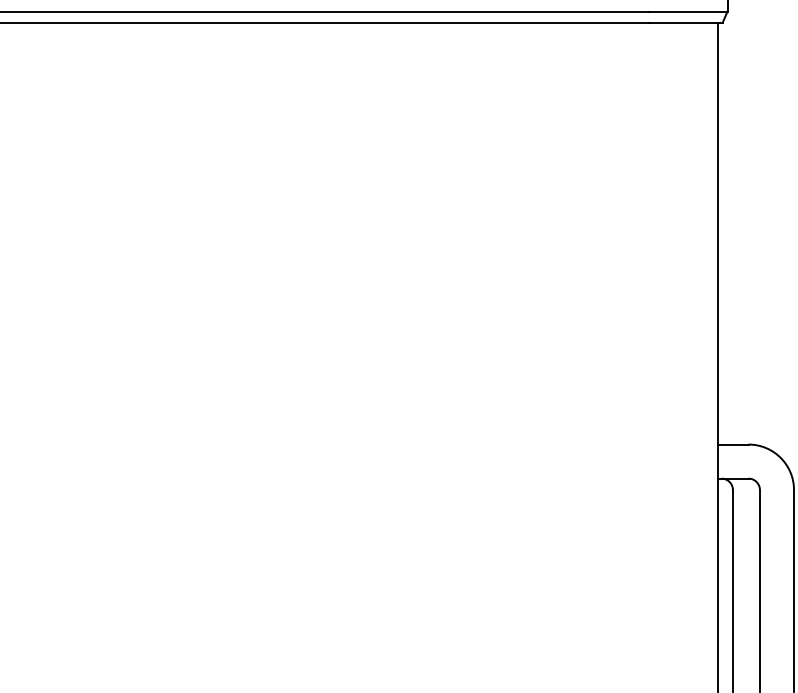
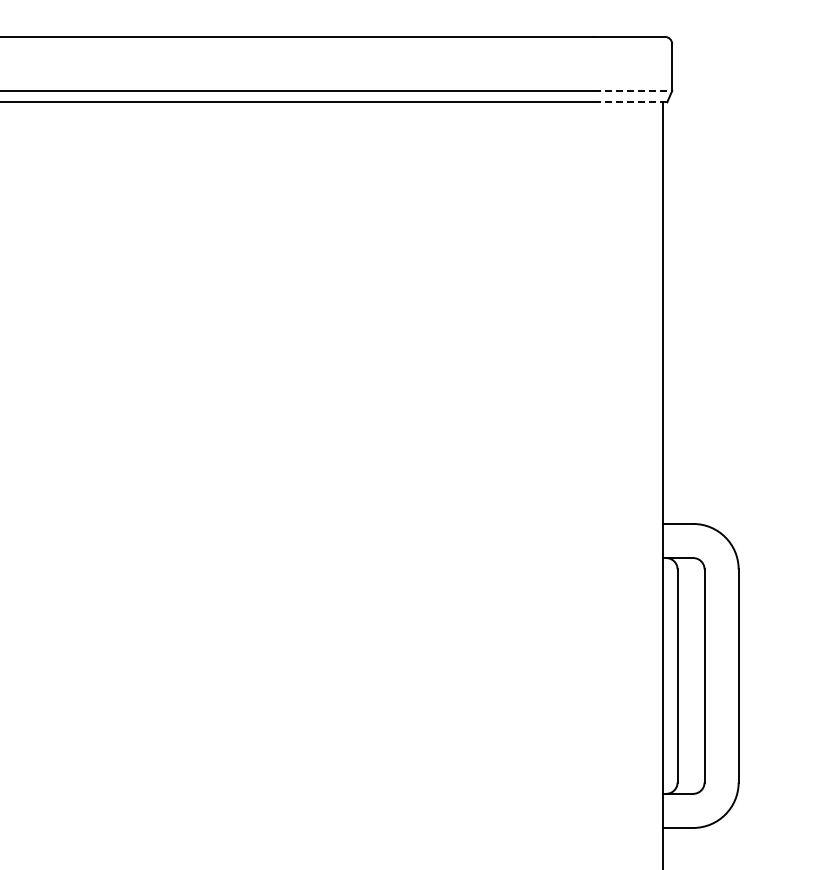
line: (688, 11) -> (633, 90), solid -> dashed
line: (685, 23) -> (630, 102), solid -> dashed

